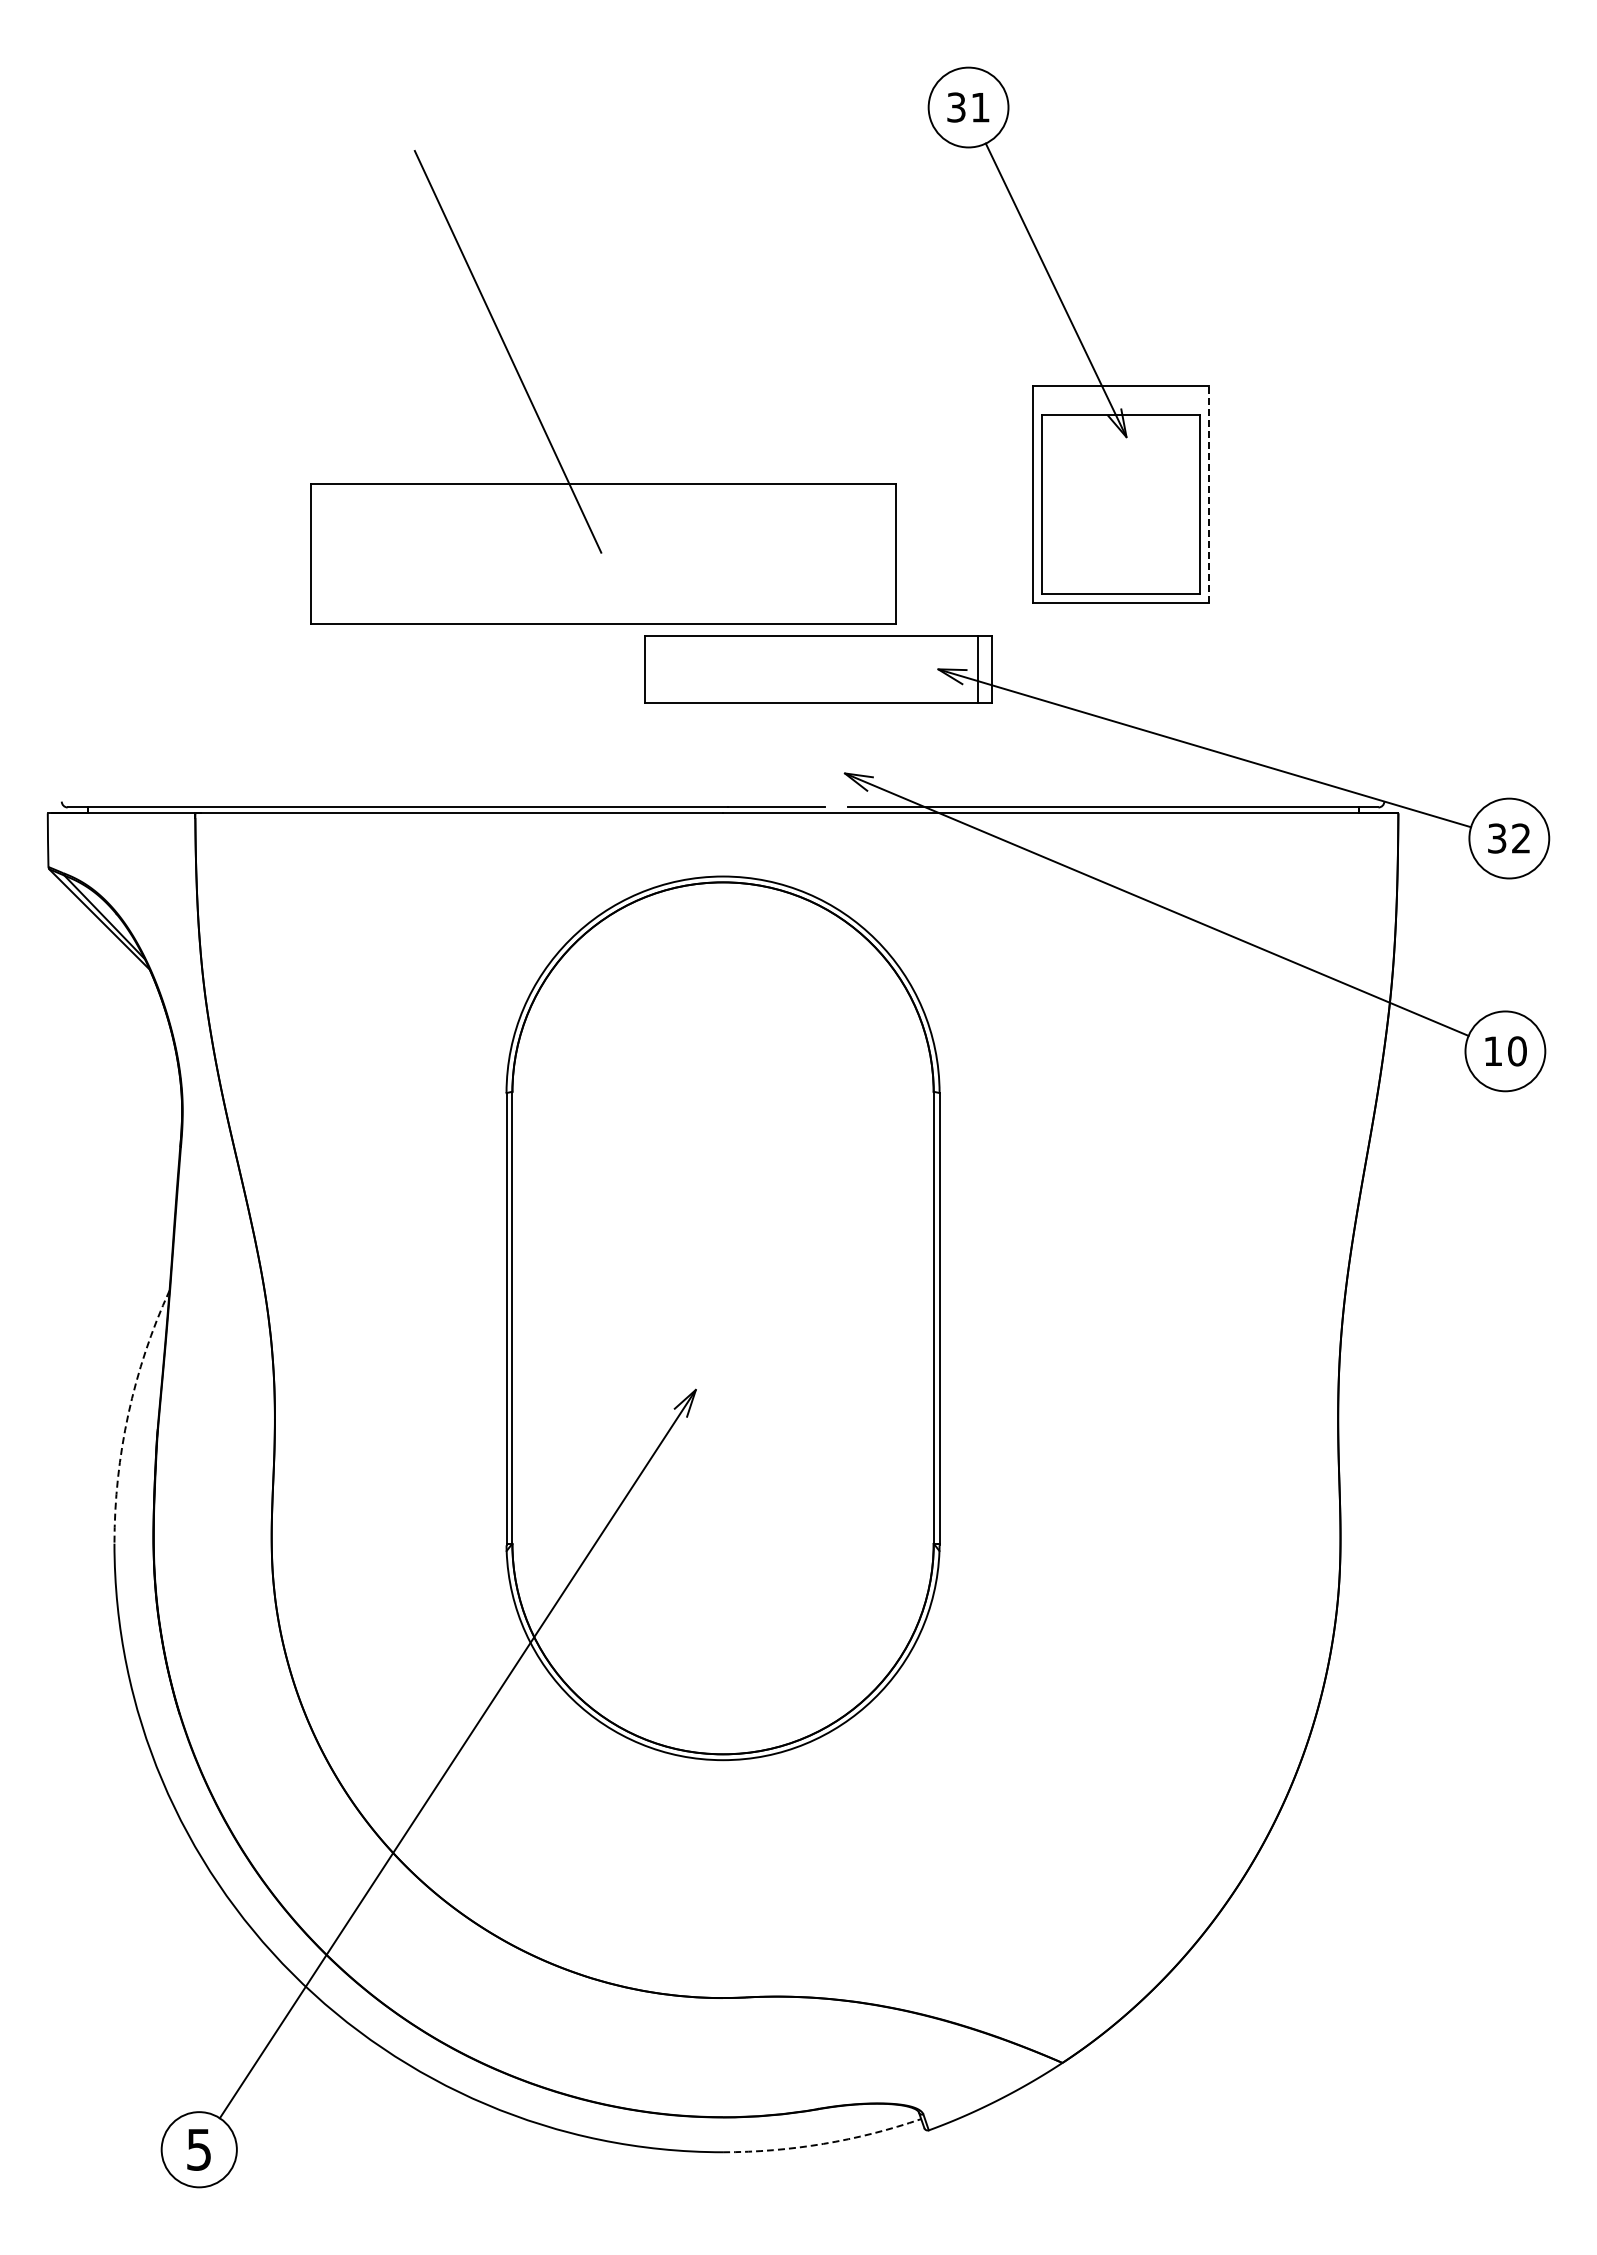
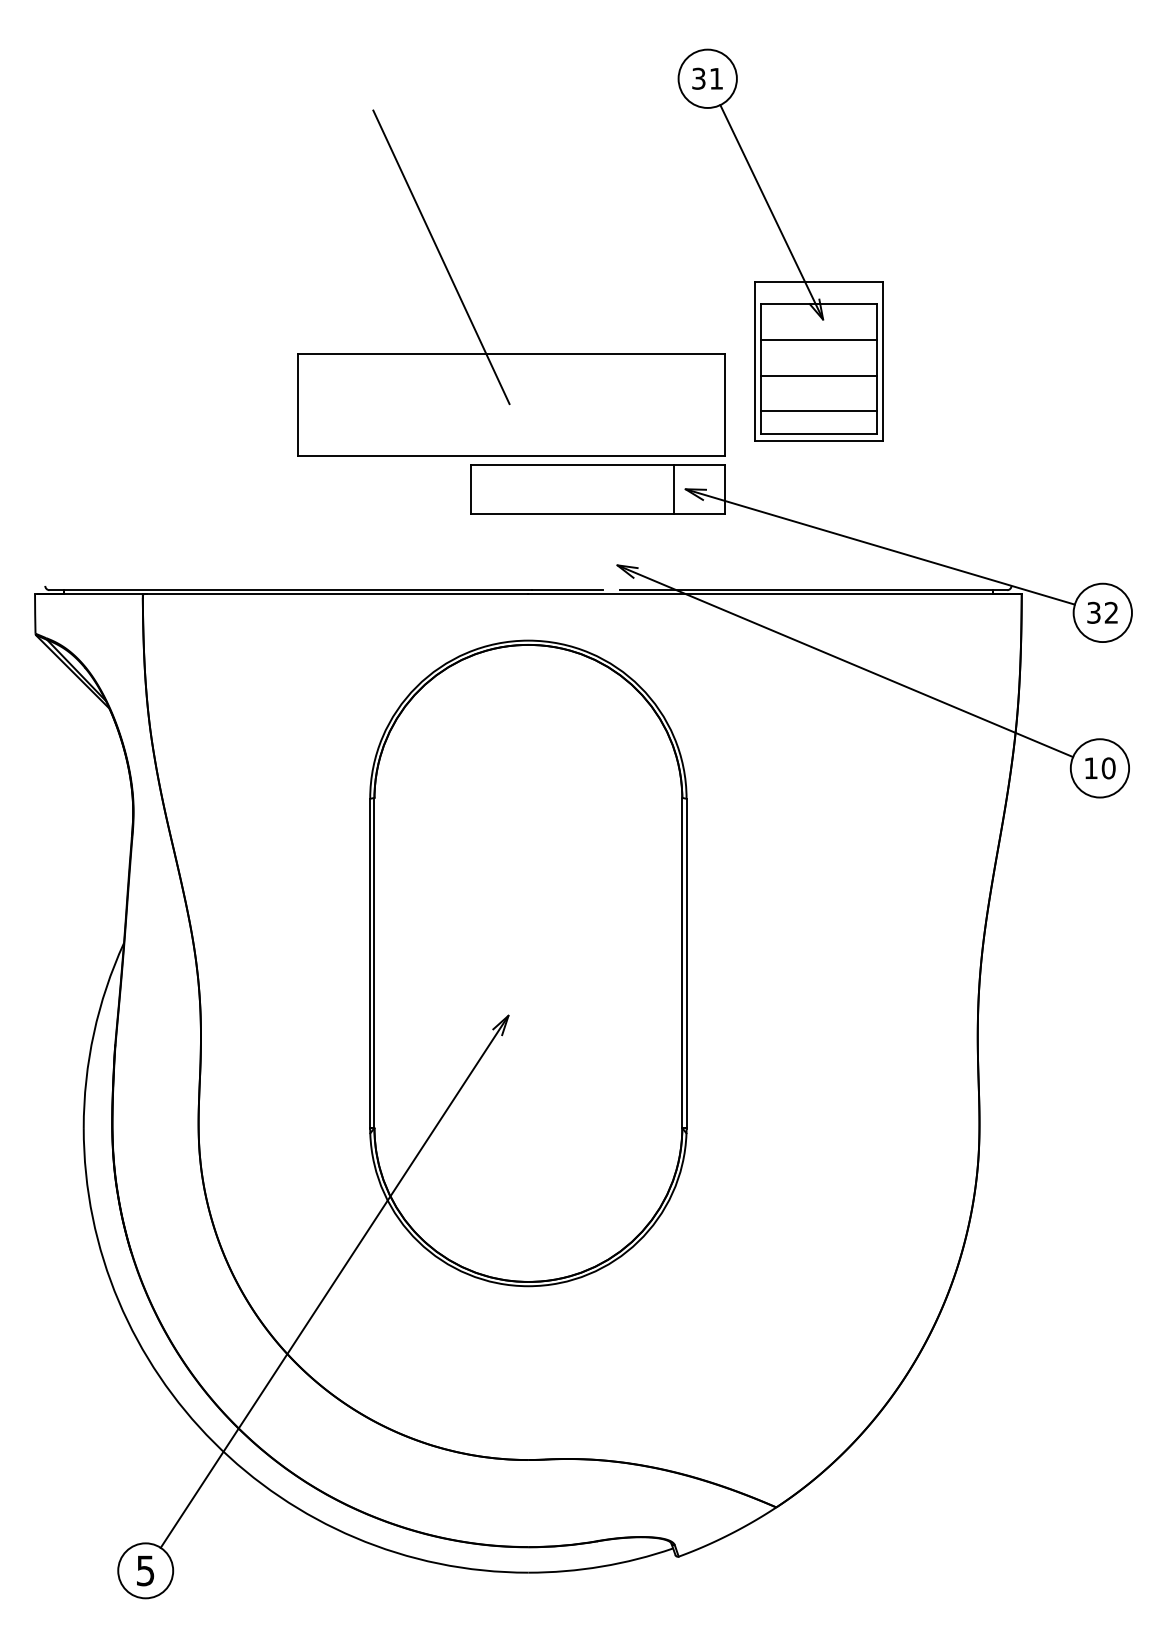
part: (539, 416) -> (464, 304), moved
line: (1121, 464) -> (819, 339), added
line: (1208, 493) -> (883, 360), dashed -> solid
line: (1121, 513) -> (819, 375), added
line: (1121, 562) -> (819, 411), added
line: (978, 668) -> (674, 488), moved
arc: (128, 1414) -> (93, 1033), dashed -> solid
arc: (823, 2143) -> (601, 1566), dashed -> solid

